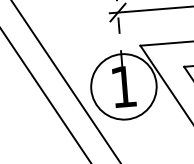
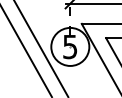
text: (124, 87) -> (70, 47), 1 -> 5

